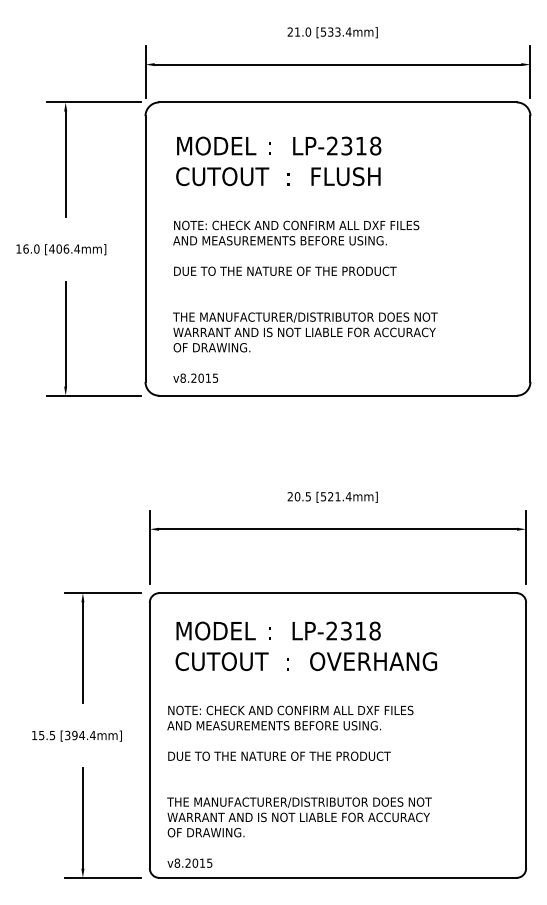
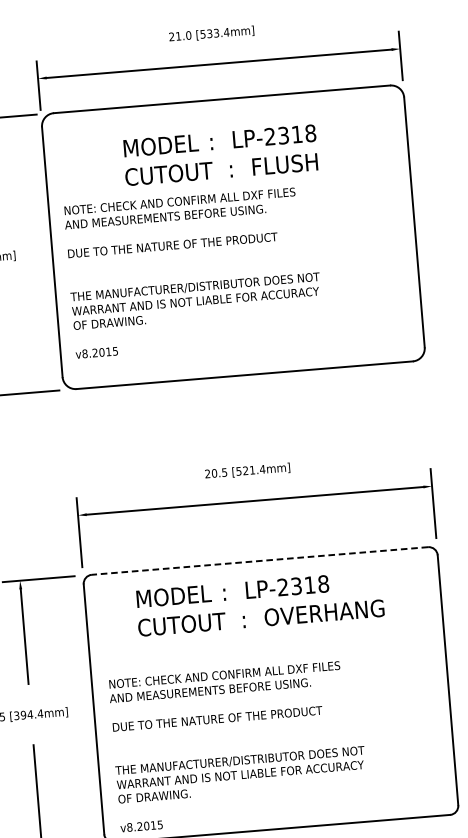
text: (278, 161) -> (220, 155), moved
text: (305, 301) -> (194, 272), moved
line: (337, 593) -> (259, 561), solid -> dashed
text: (306, 646) -> (260, 603), moved

